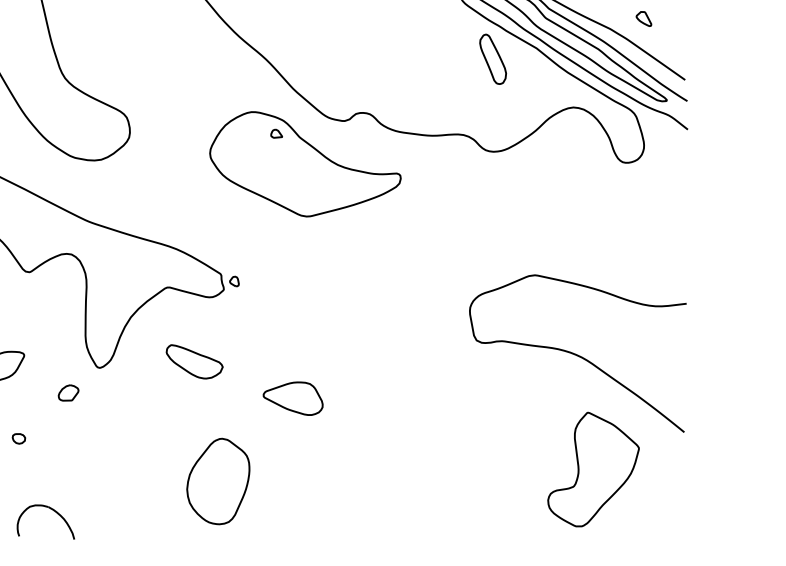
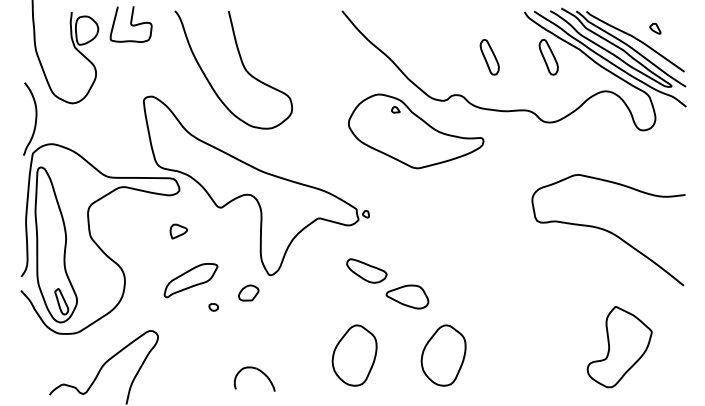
part: (409, 58) -> (489, 56), added
curve: (577, 354) -> (608, 230), moved
part: (194, 361) -> (366, 270), moved
part: (68, 392) -> (248, 292), size x1.4
part: (18, 438) -> (213, 307), moved
part: (344, 481) -> (443, 355), added
part: (53, 512) -> (260, 372), moved

